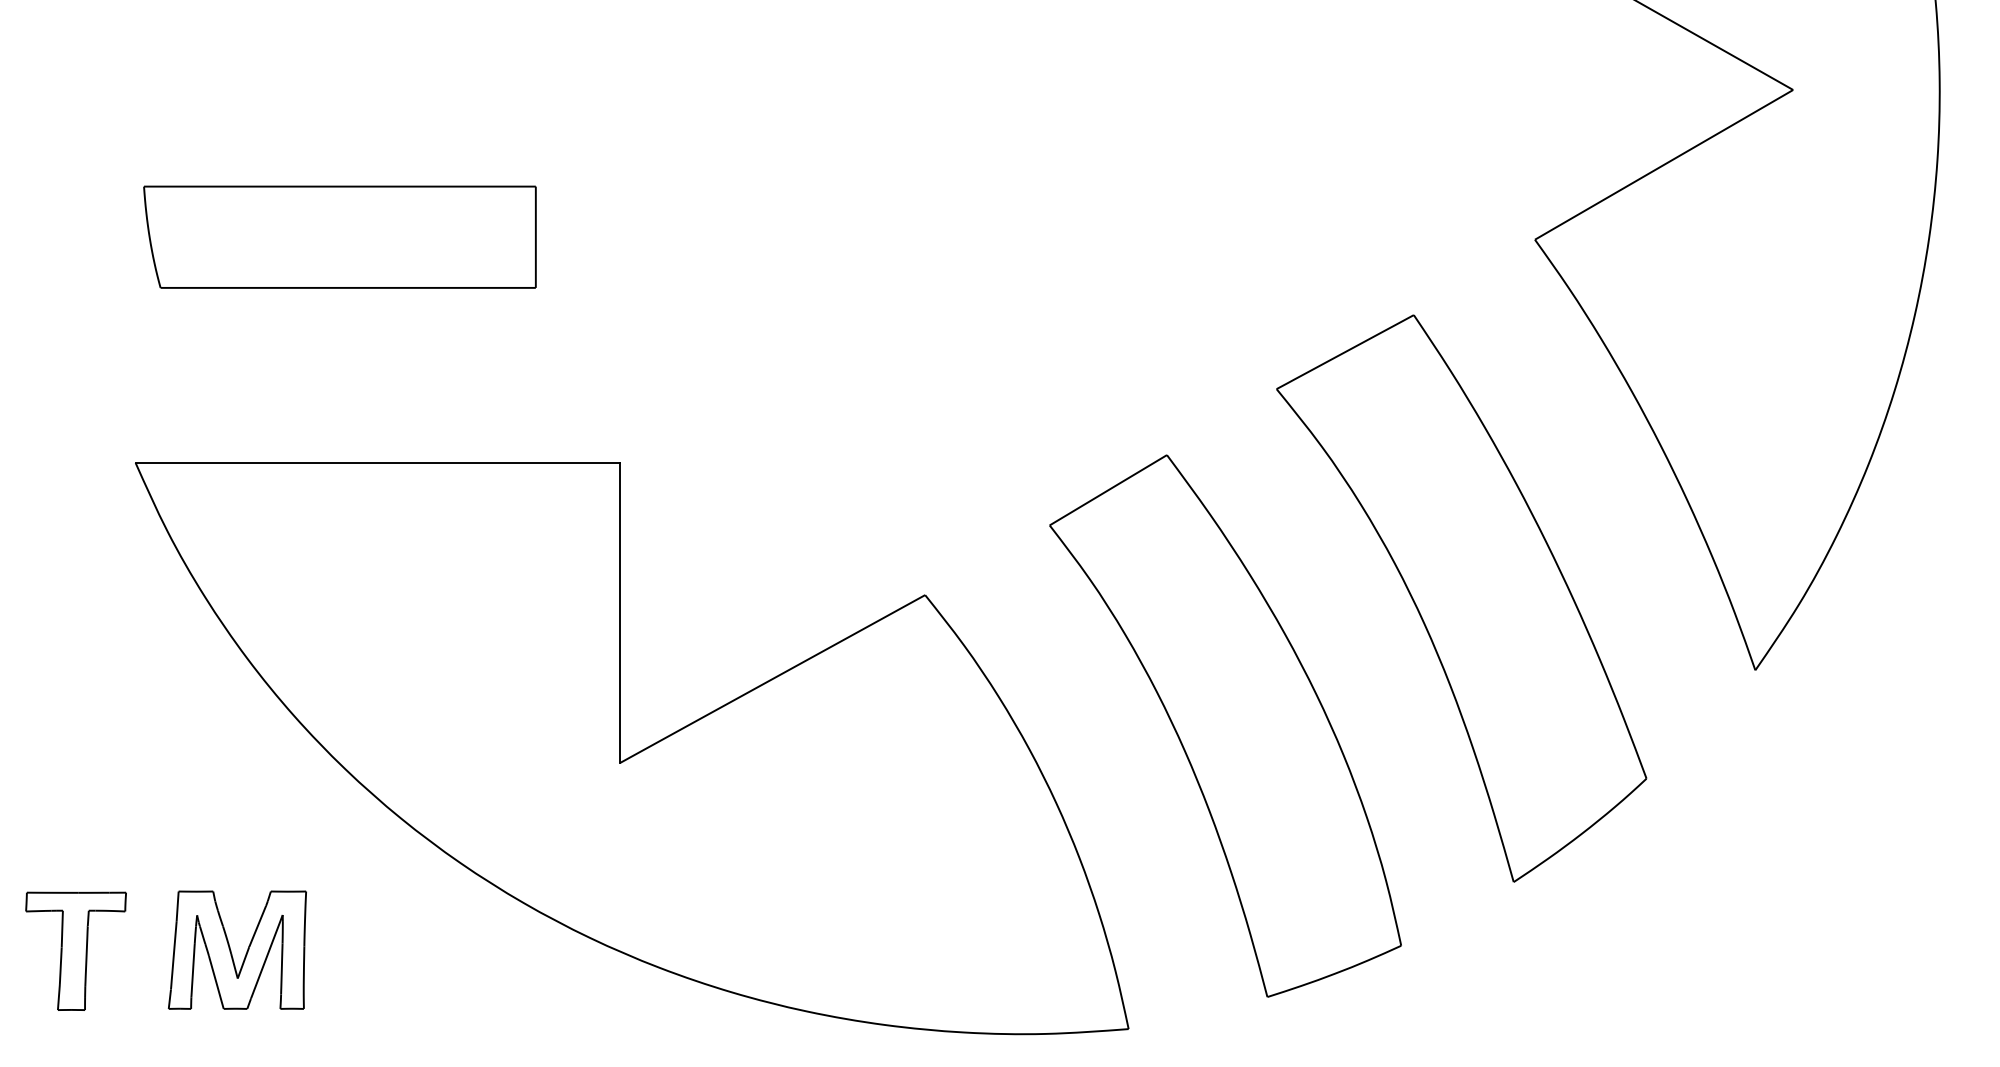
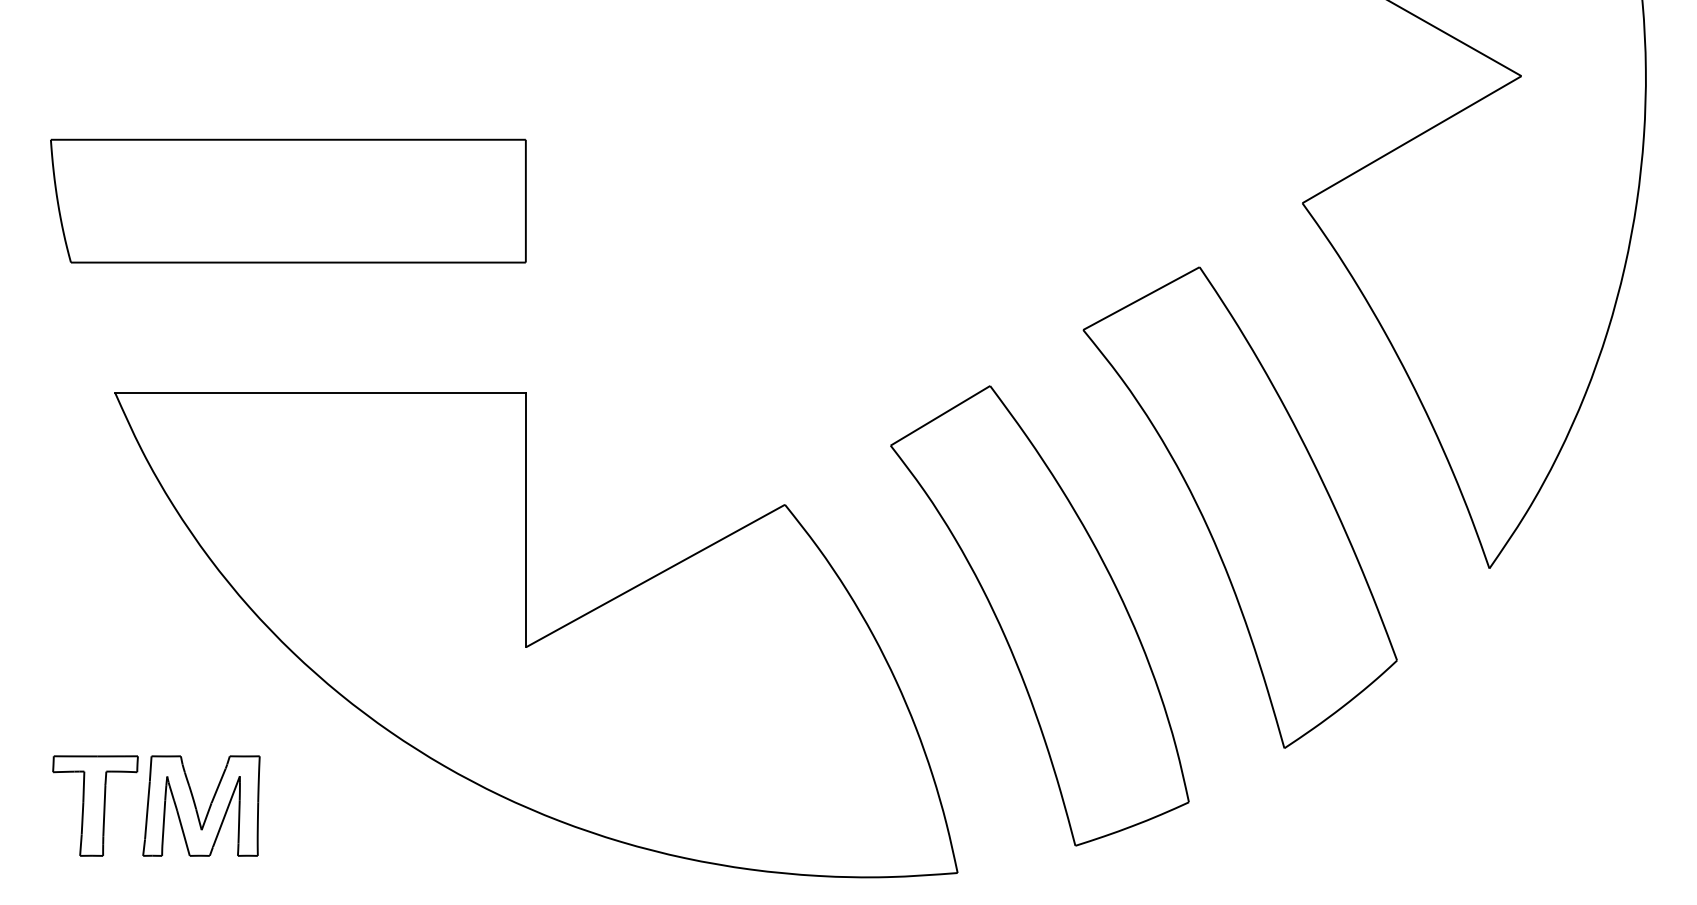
part: (340, 236) -> (288, 200), size x1.43
part: (76, 950) -> (95, 805), moved

